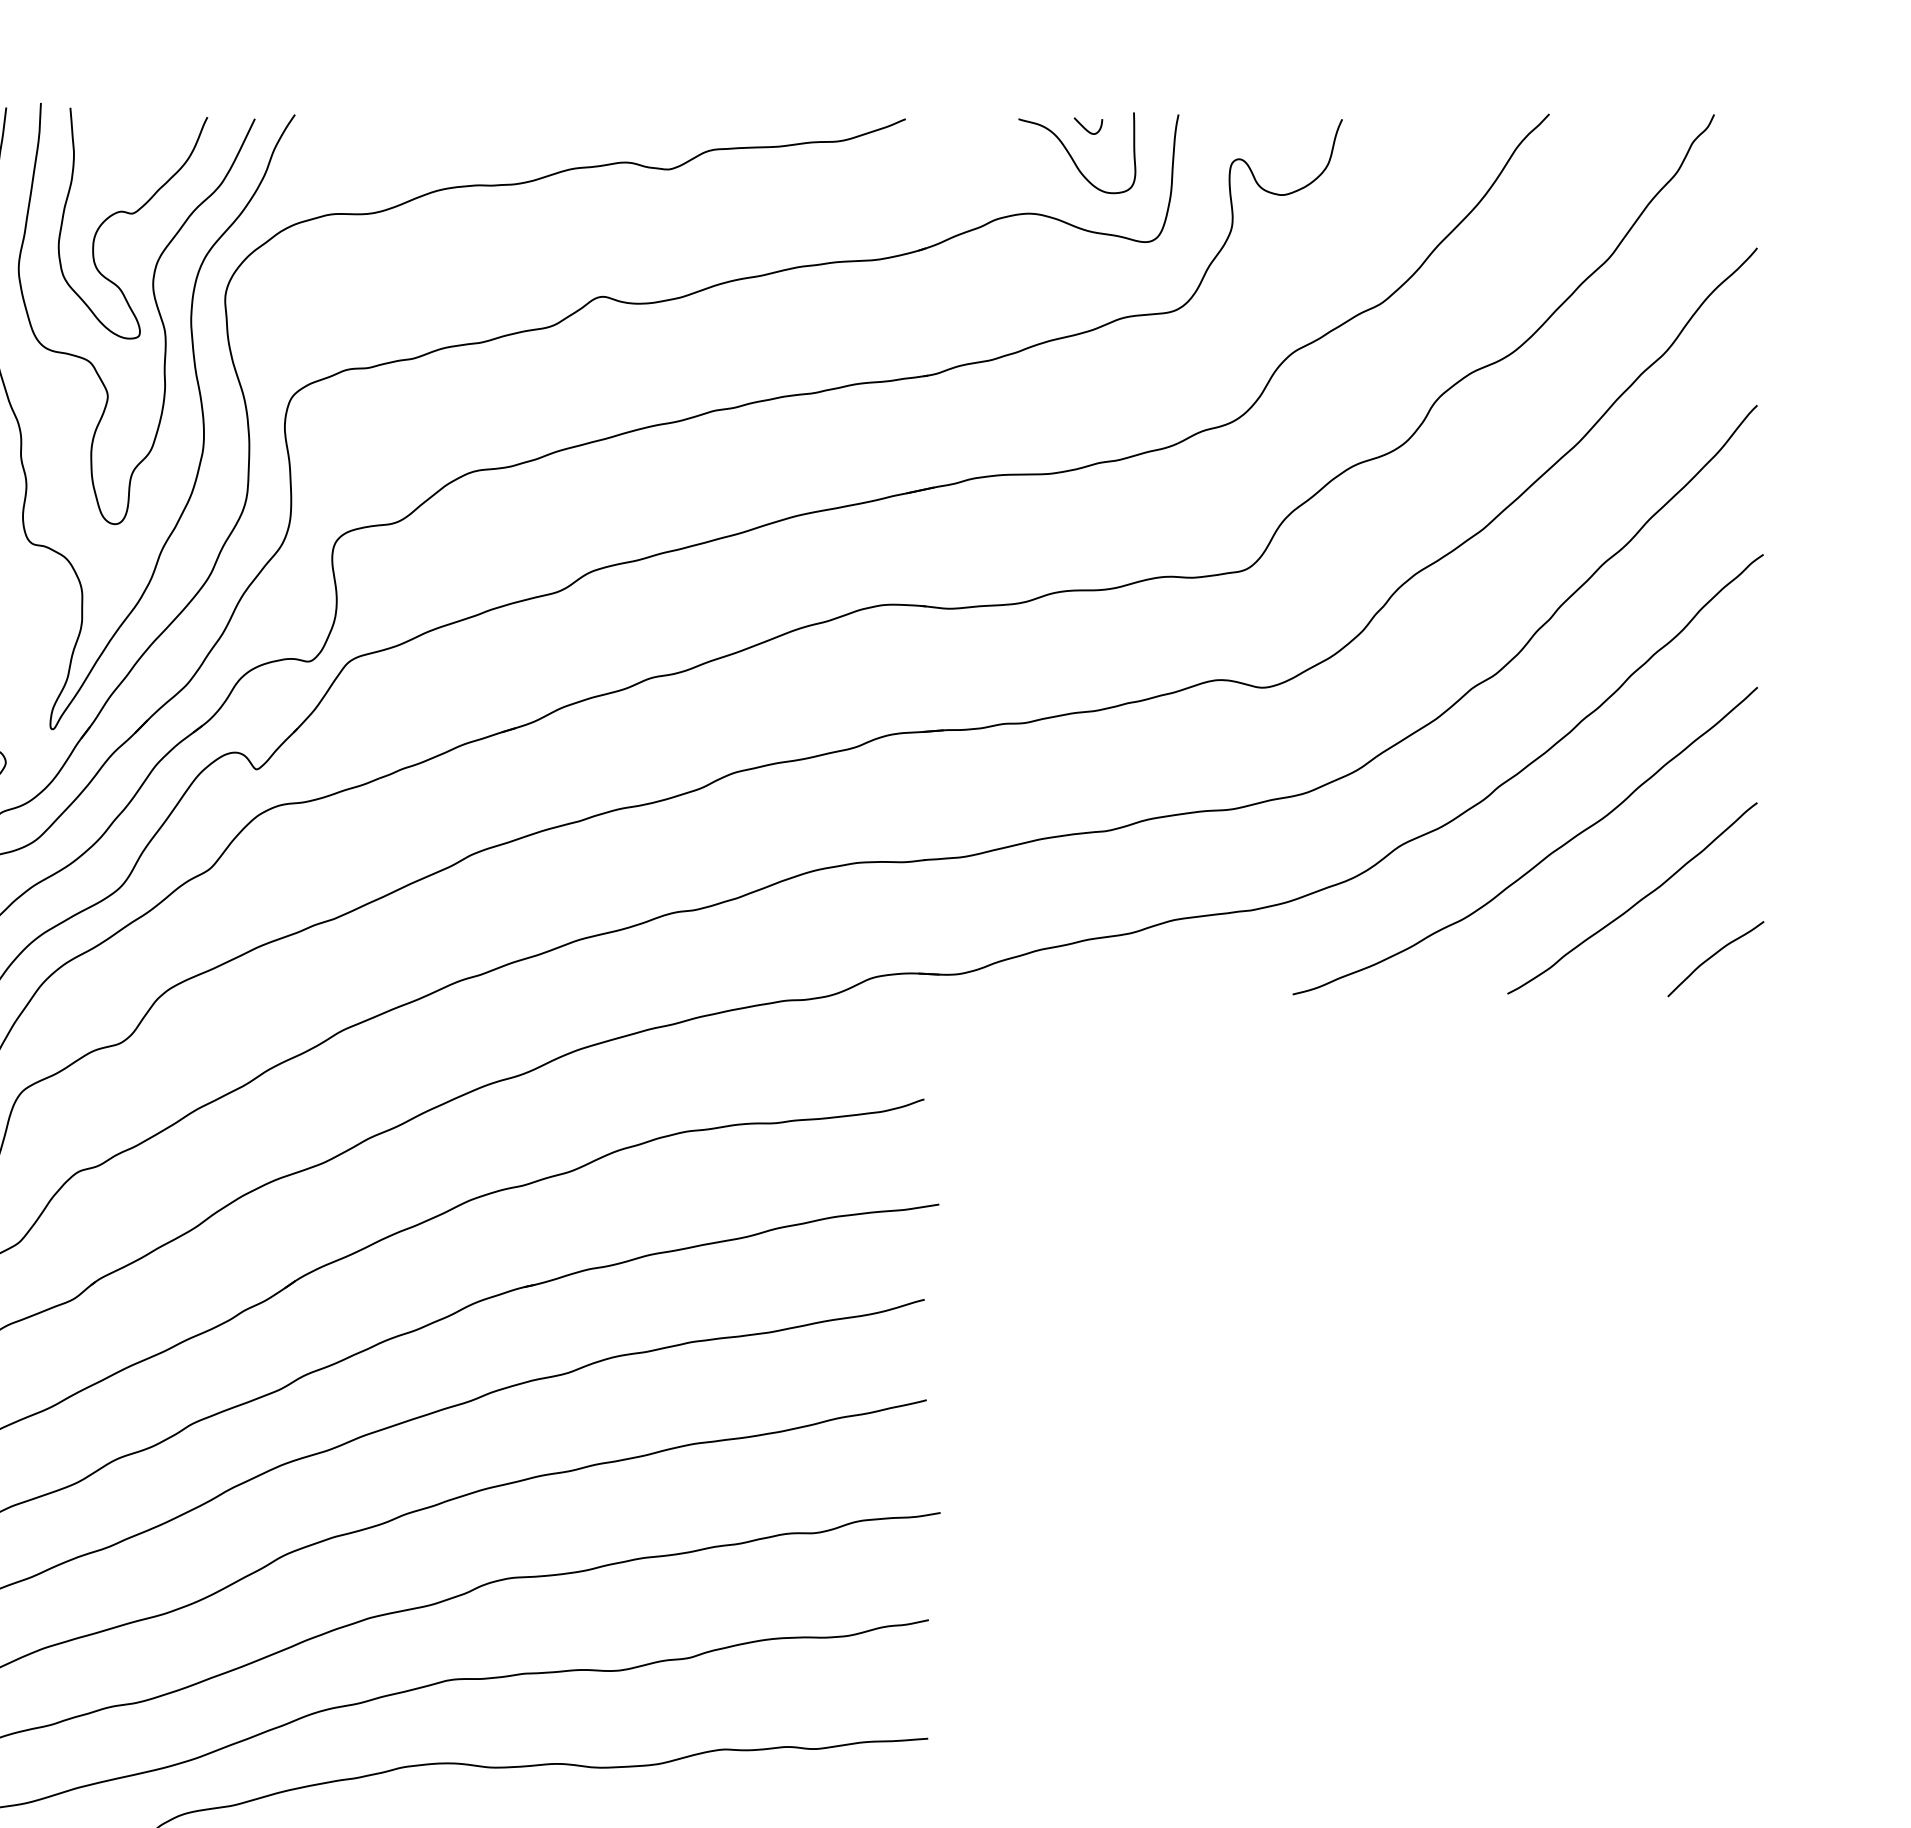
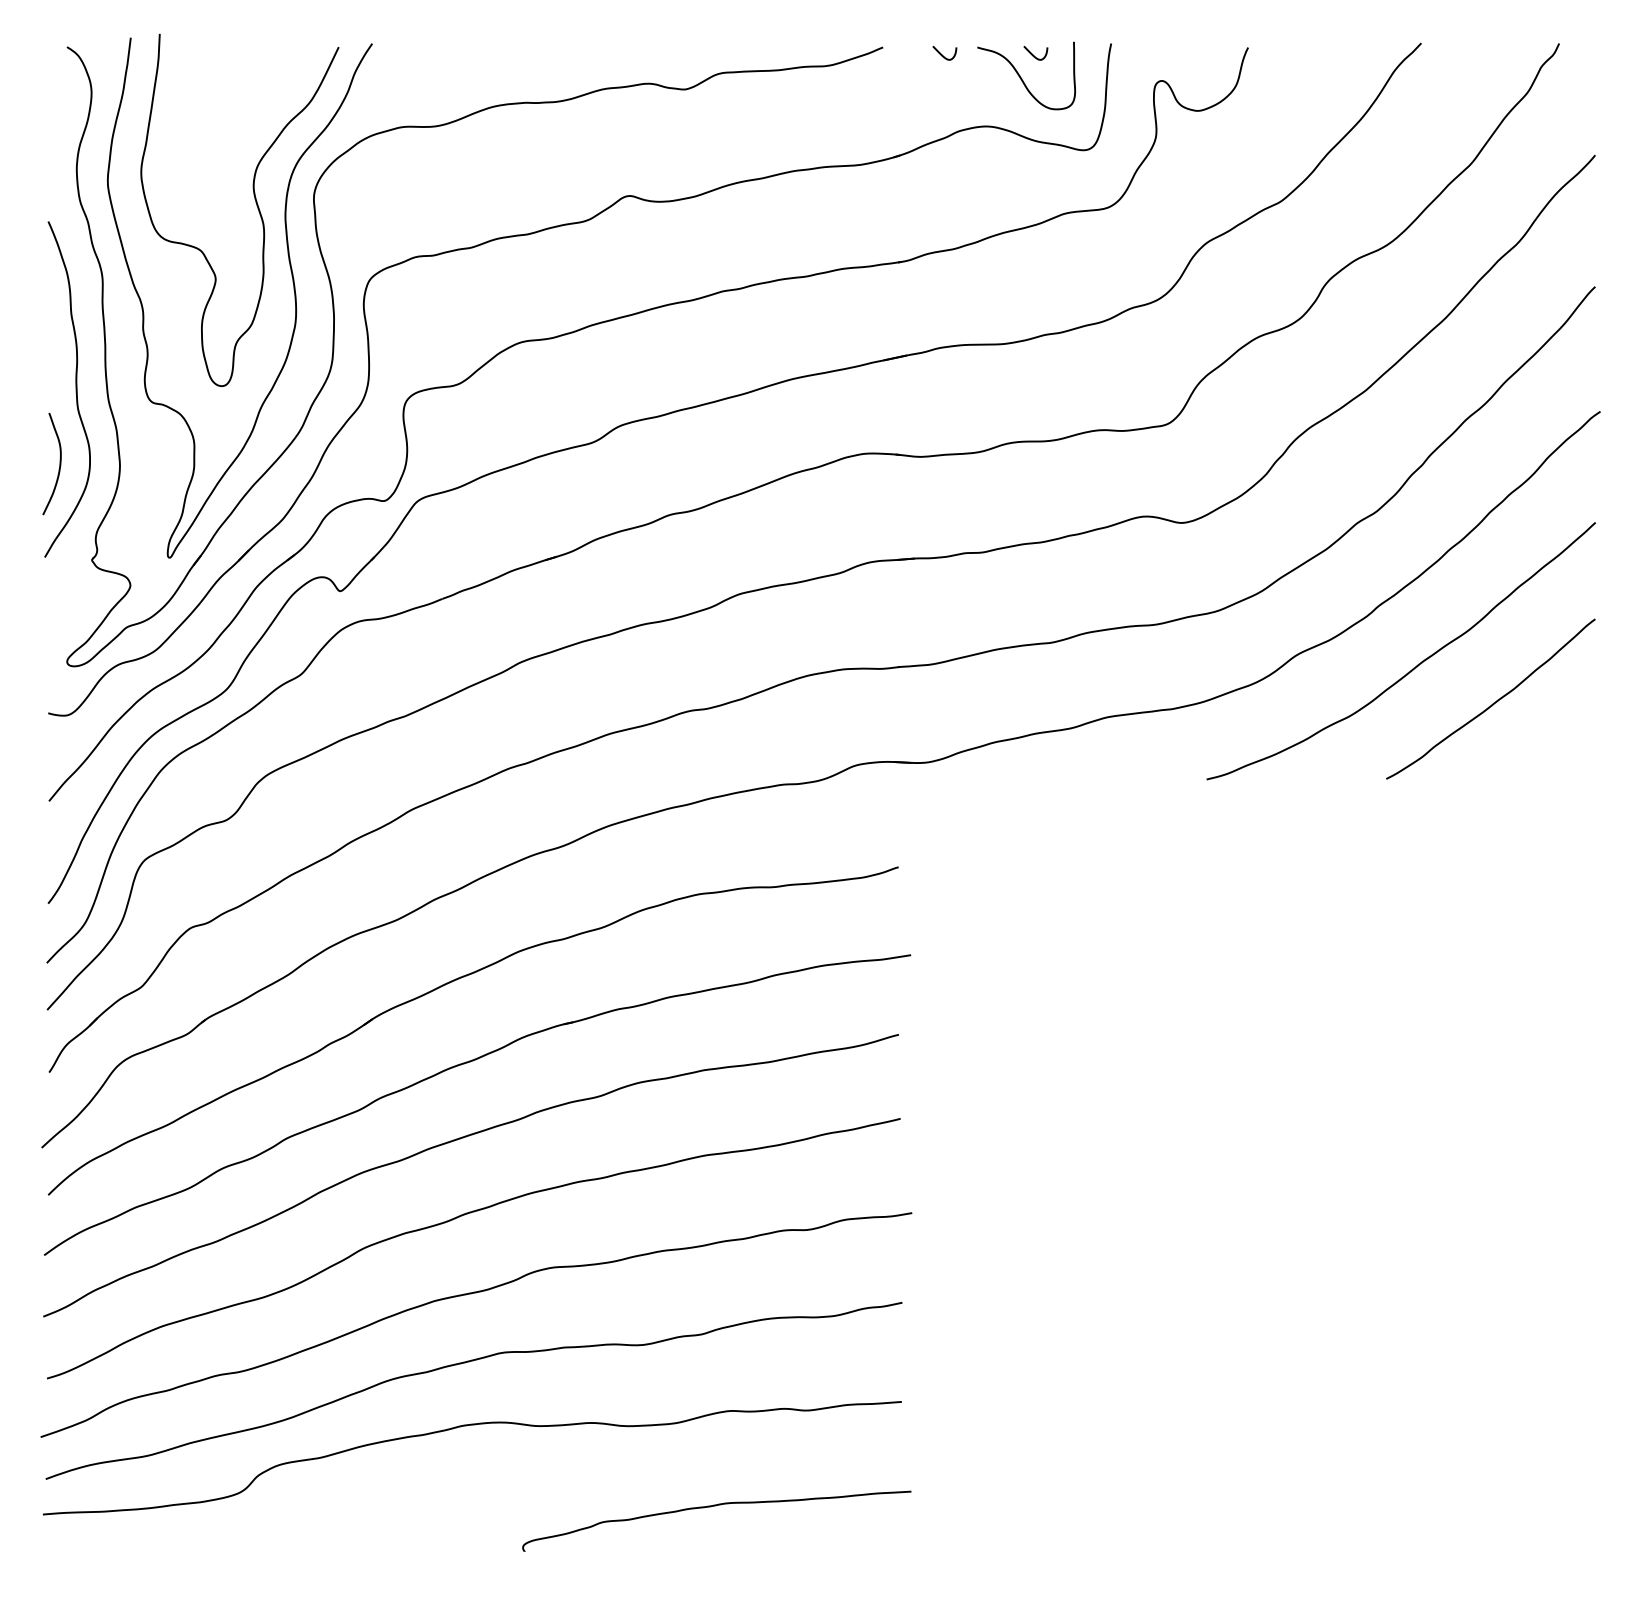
curve: (976, 127) -> (942, 54), added
curve: (132, 214) -> (236, 127), removed
curve: (1714, 956) -> (1559, 747), removed

